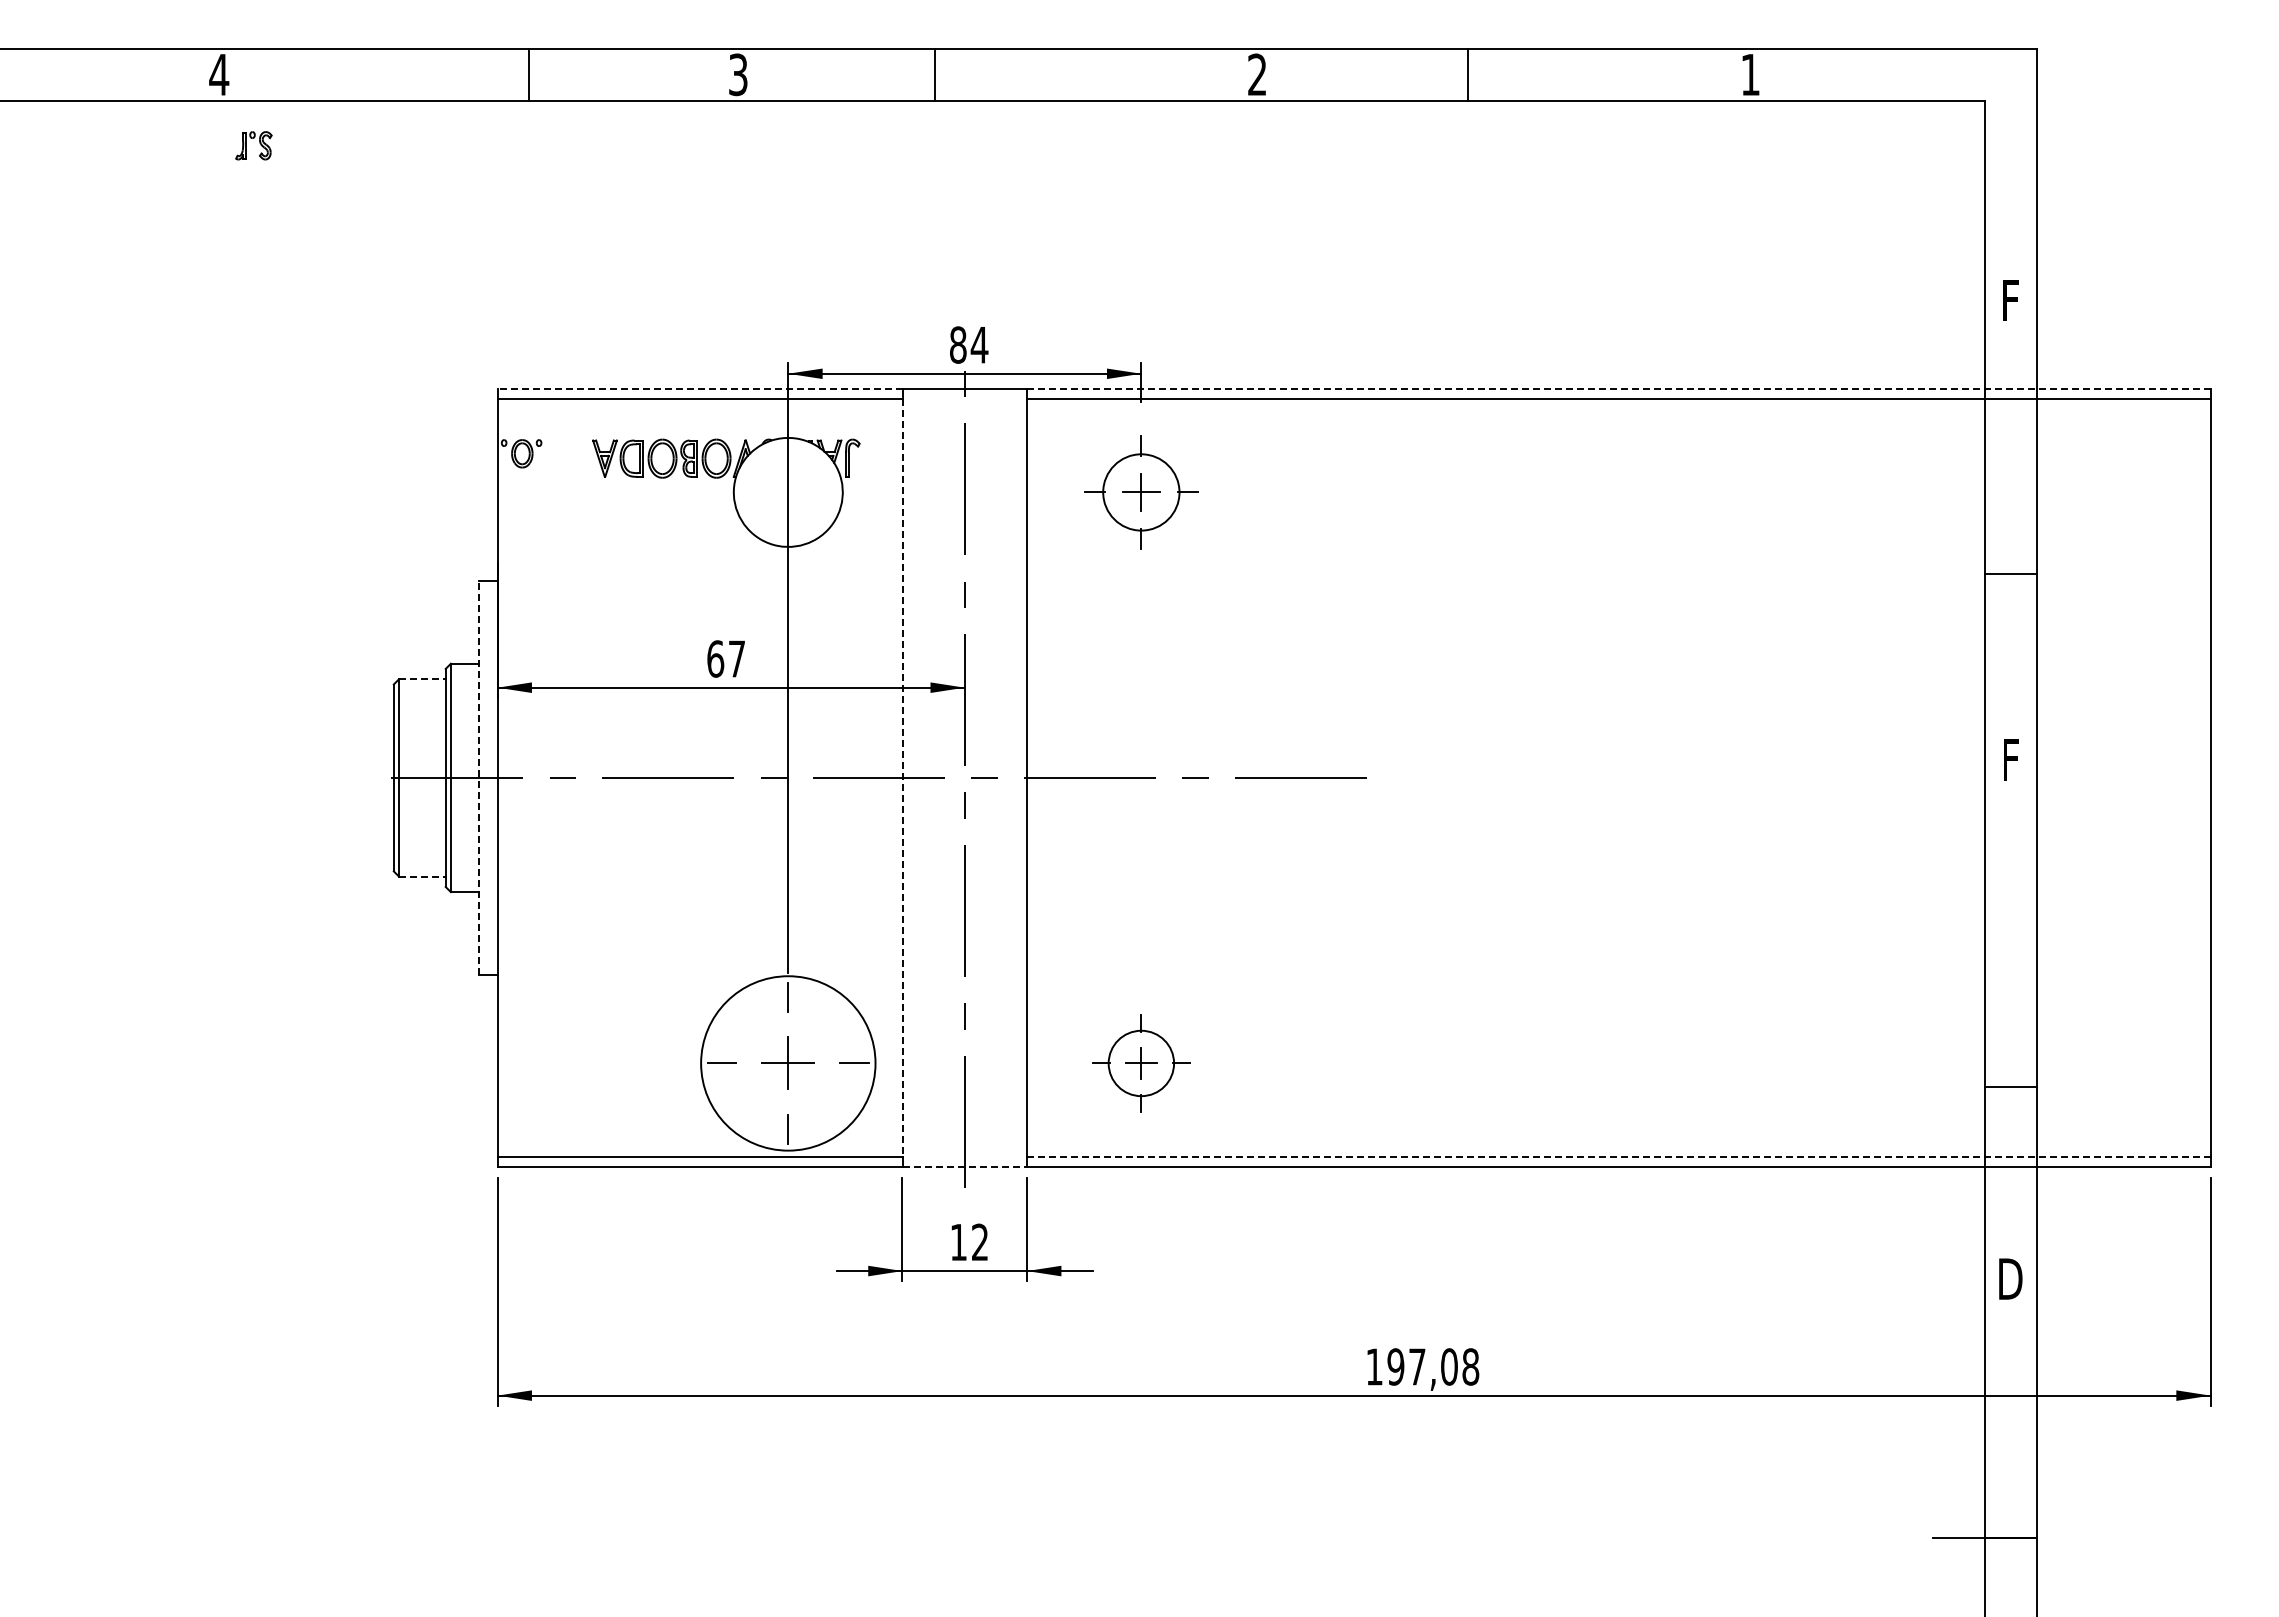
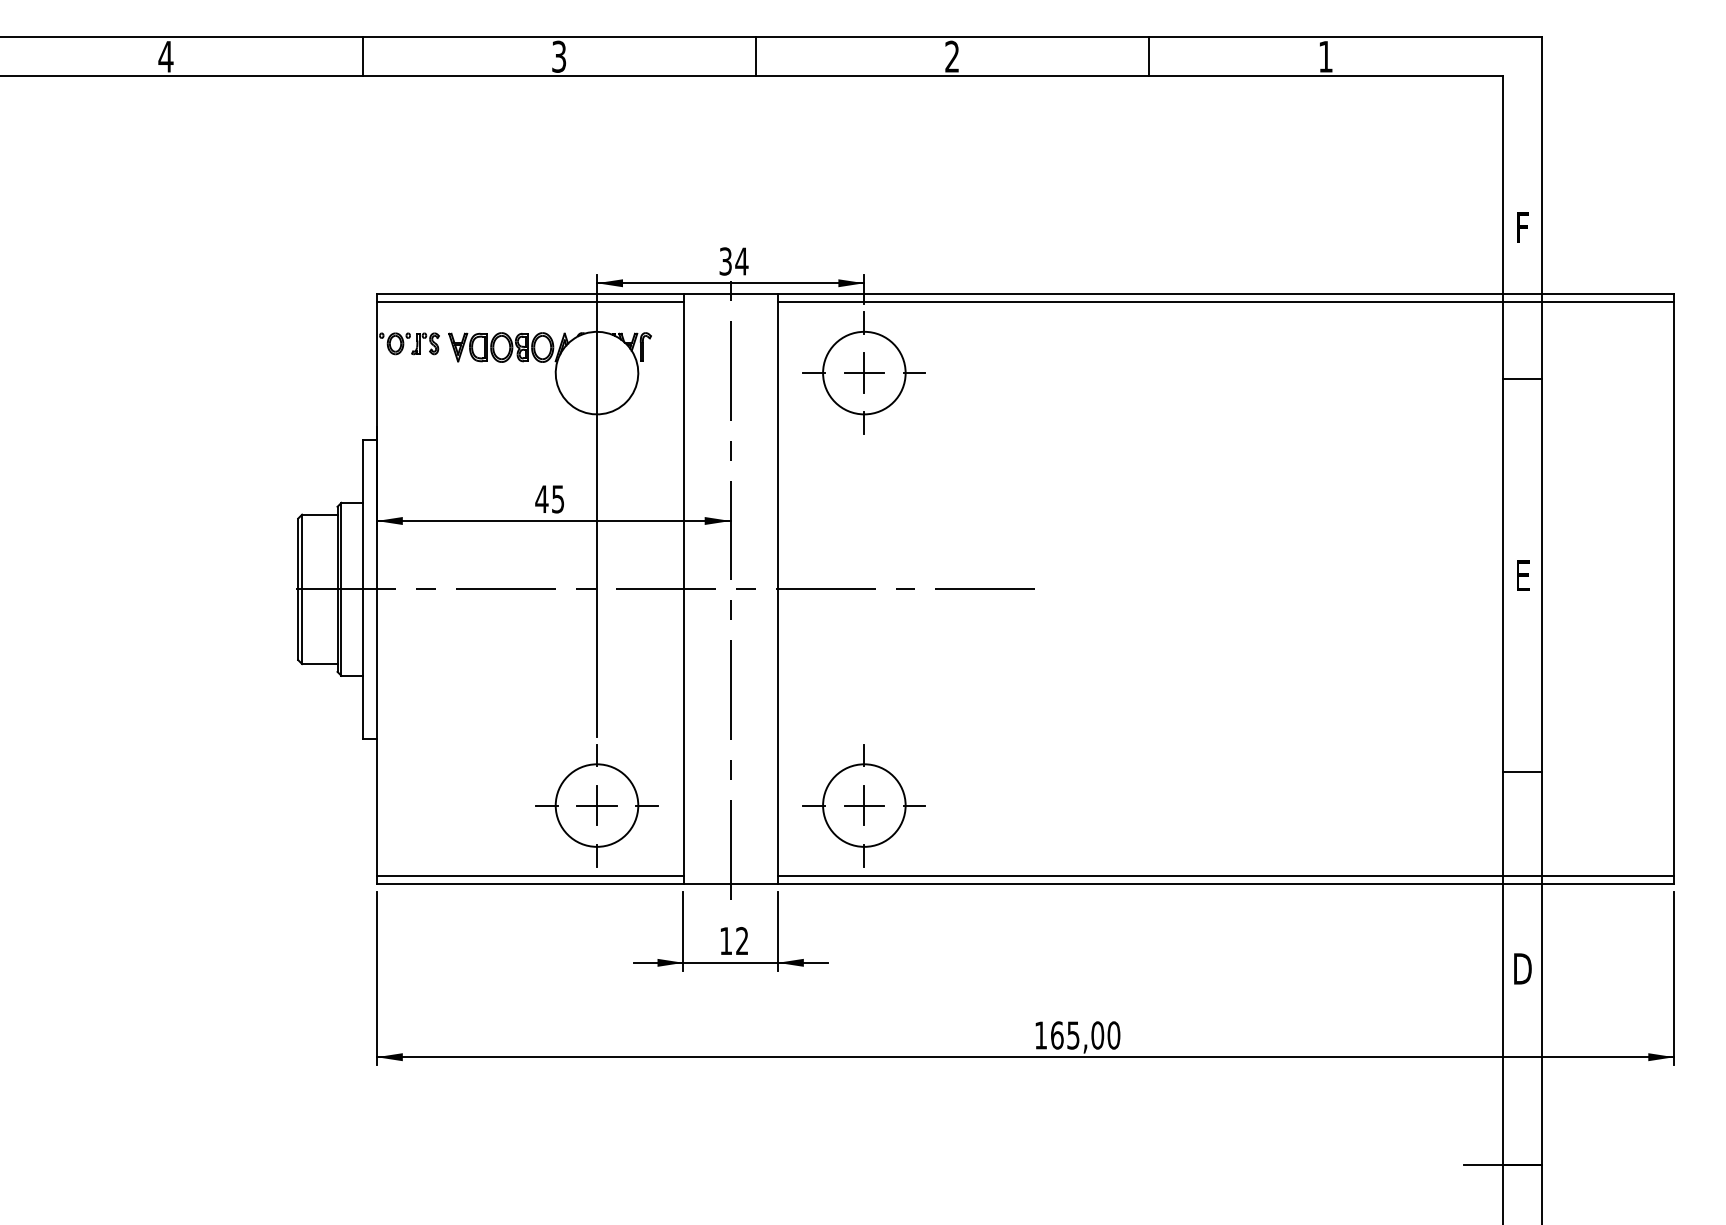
line: (529, 74) -> (363, 56), moved
line: (935, 74) -> (756, 56), moved
line: (1467, 74) -> (1149, 56), moved
part: (259, 143) -> (429, 342), moved
text: (958, 344) -> (725, 261), 84 -> 34
line: (699, 388) -> (529, 294), dashed -> solid
line: (1618, 388) -> (1225, 294), dashed -> solid
part: (1141, 492) -> (864, 373), size x1.43
line: (2010, 574) -> (1522, 379), moved
text: (725, 658) -> (549, 498), 67 -> 45
line: (422, 679) -> (319, 514), dashed -> solid
text: (2010, 759) -> (1522, 575), F -> E
line: (478, 777) -> (362, 589), dashed -> solid
line: (902, 777) -> (683, 589), dashed -> solid
line: (422, 876) -> (319, 664), dashed -> solid
circle: (787, 1062) -> (596, 804), size x0.62
part: (1141, 1063) -> (864, 805), size x1.67
line: (2010, 1087) -> (1522, 772), moved
line: (1618, 1156) -> (1225, 876), dashed -> solid
line: (965, 1167) -> (731, 884), dashed -> solid
text: (1433, 1366) -> (1085, 1035), 197,08 -> 165,00

